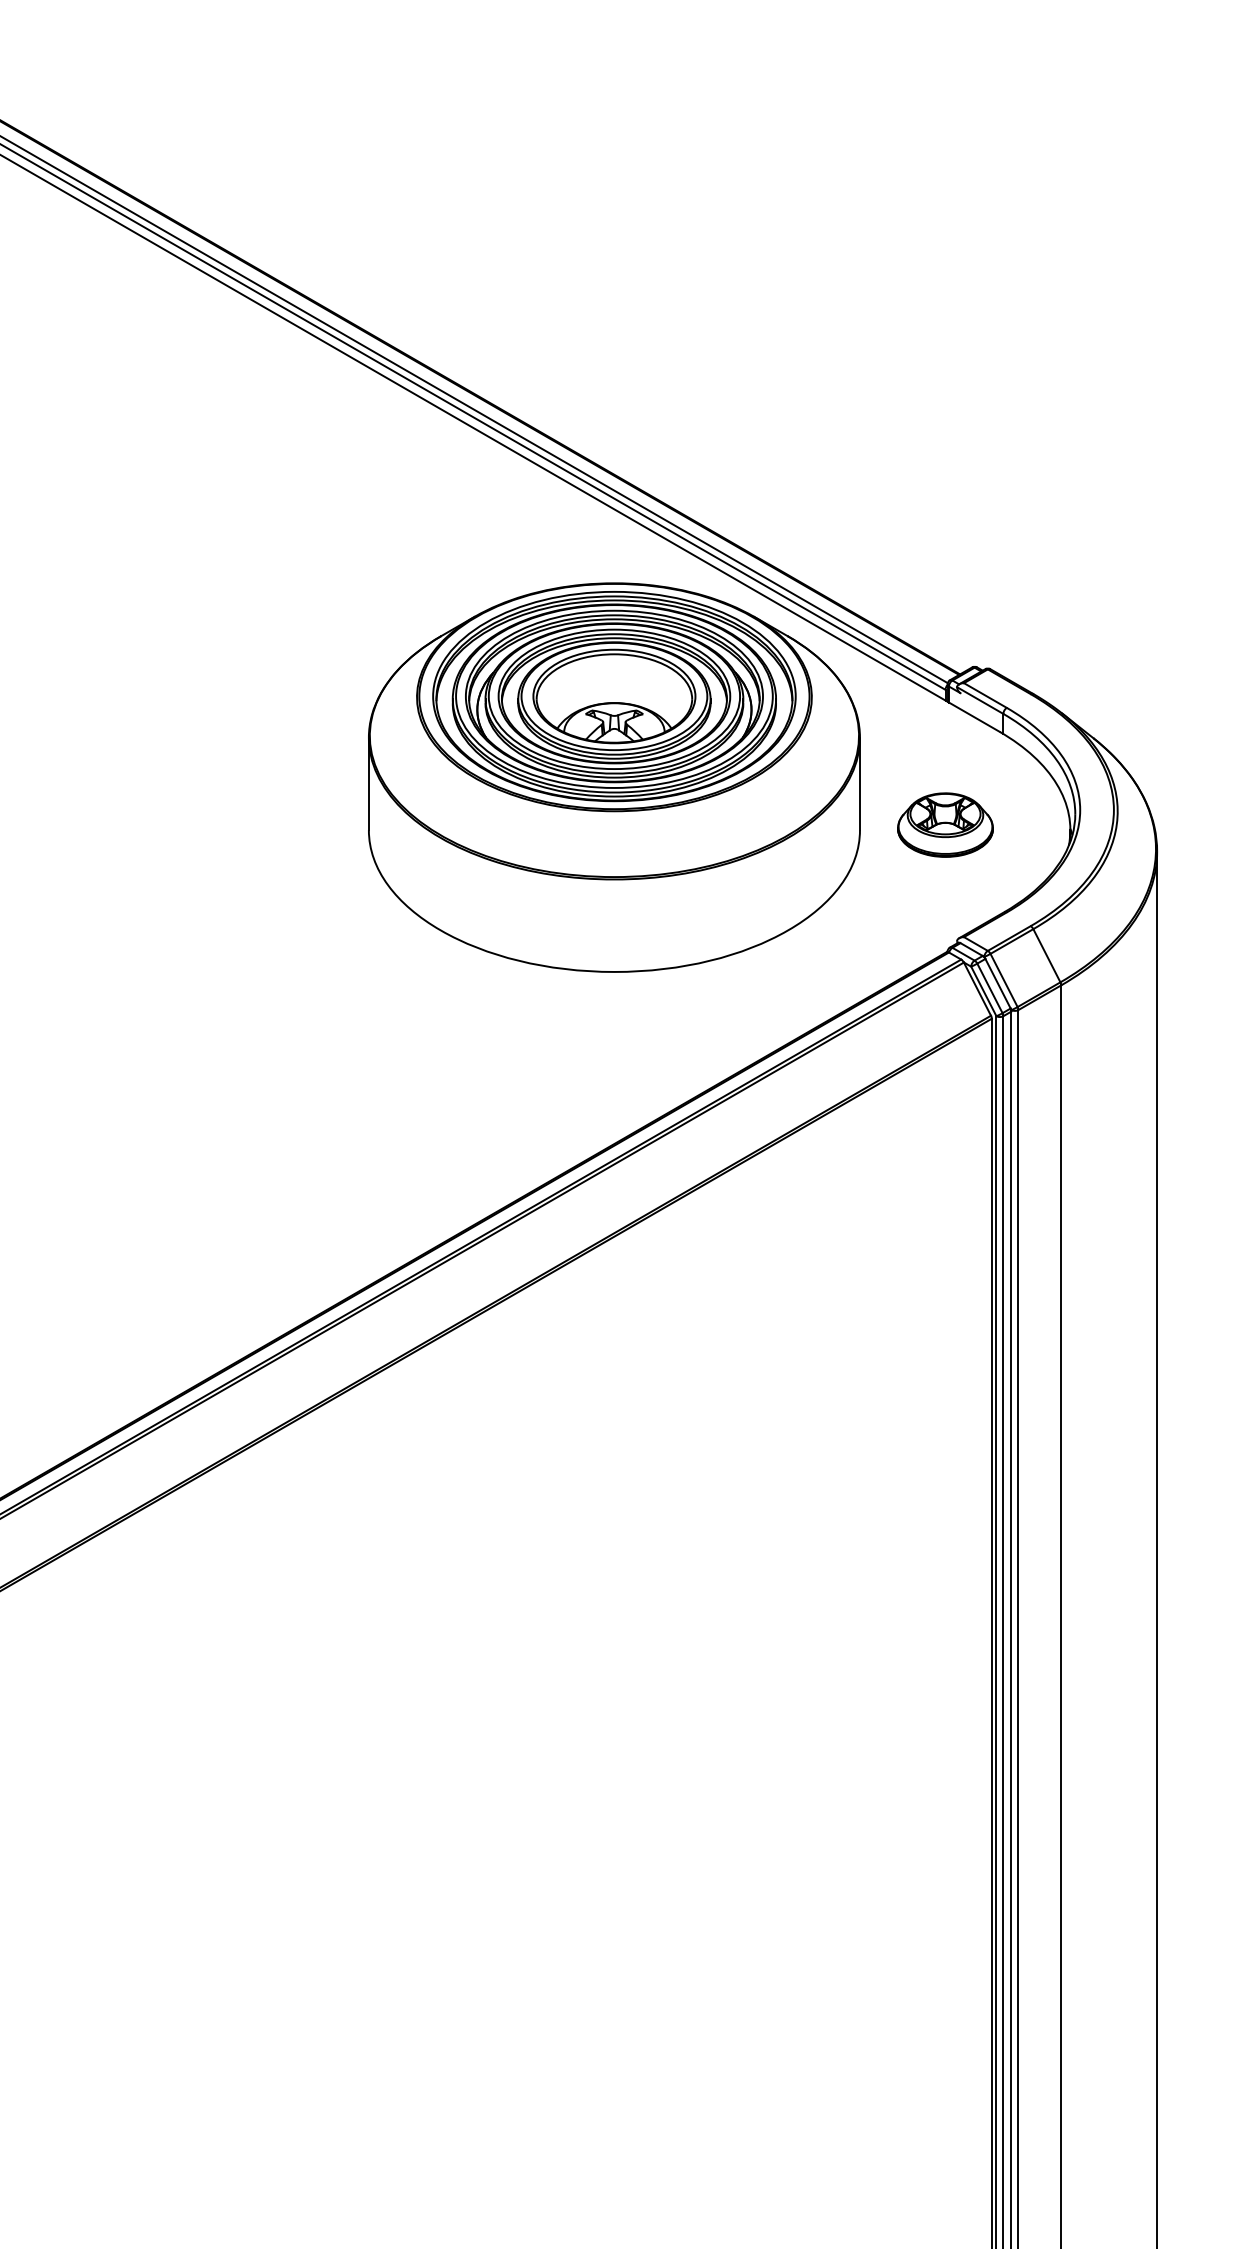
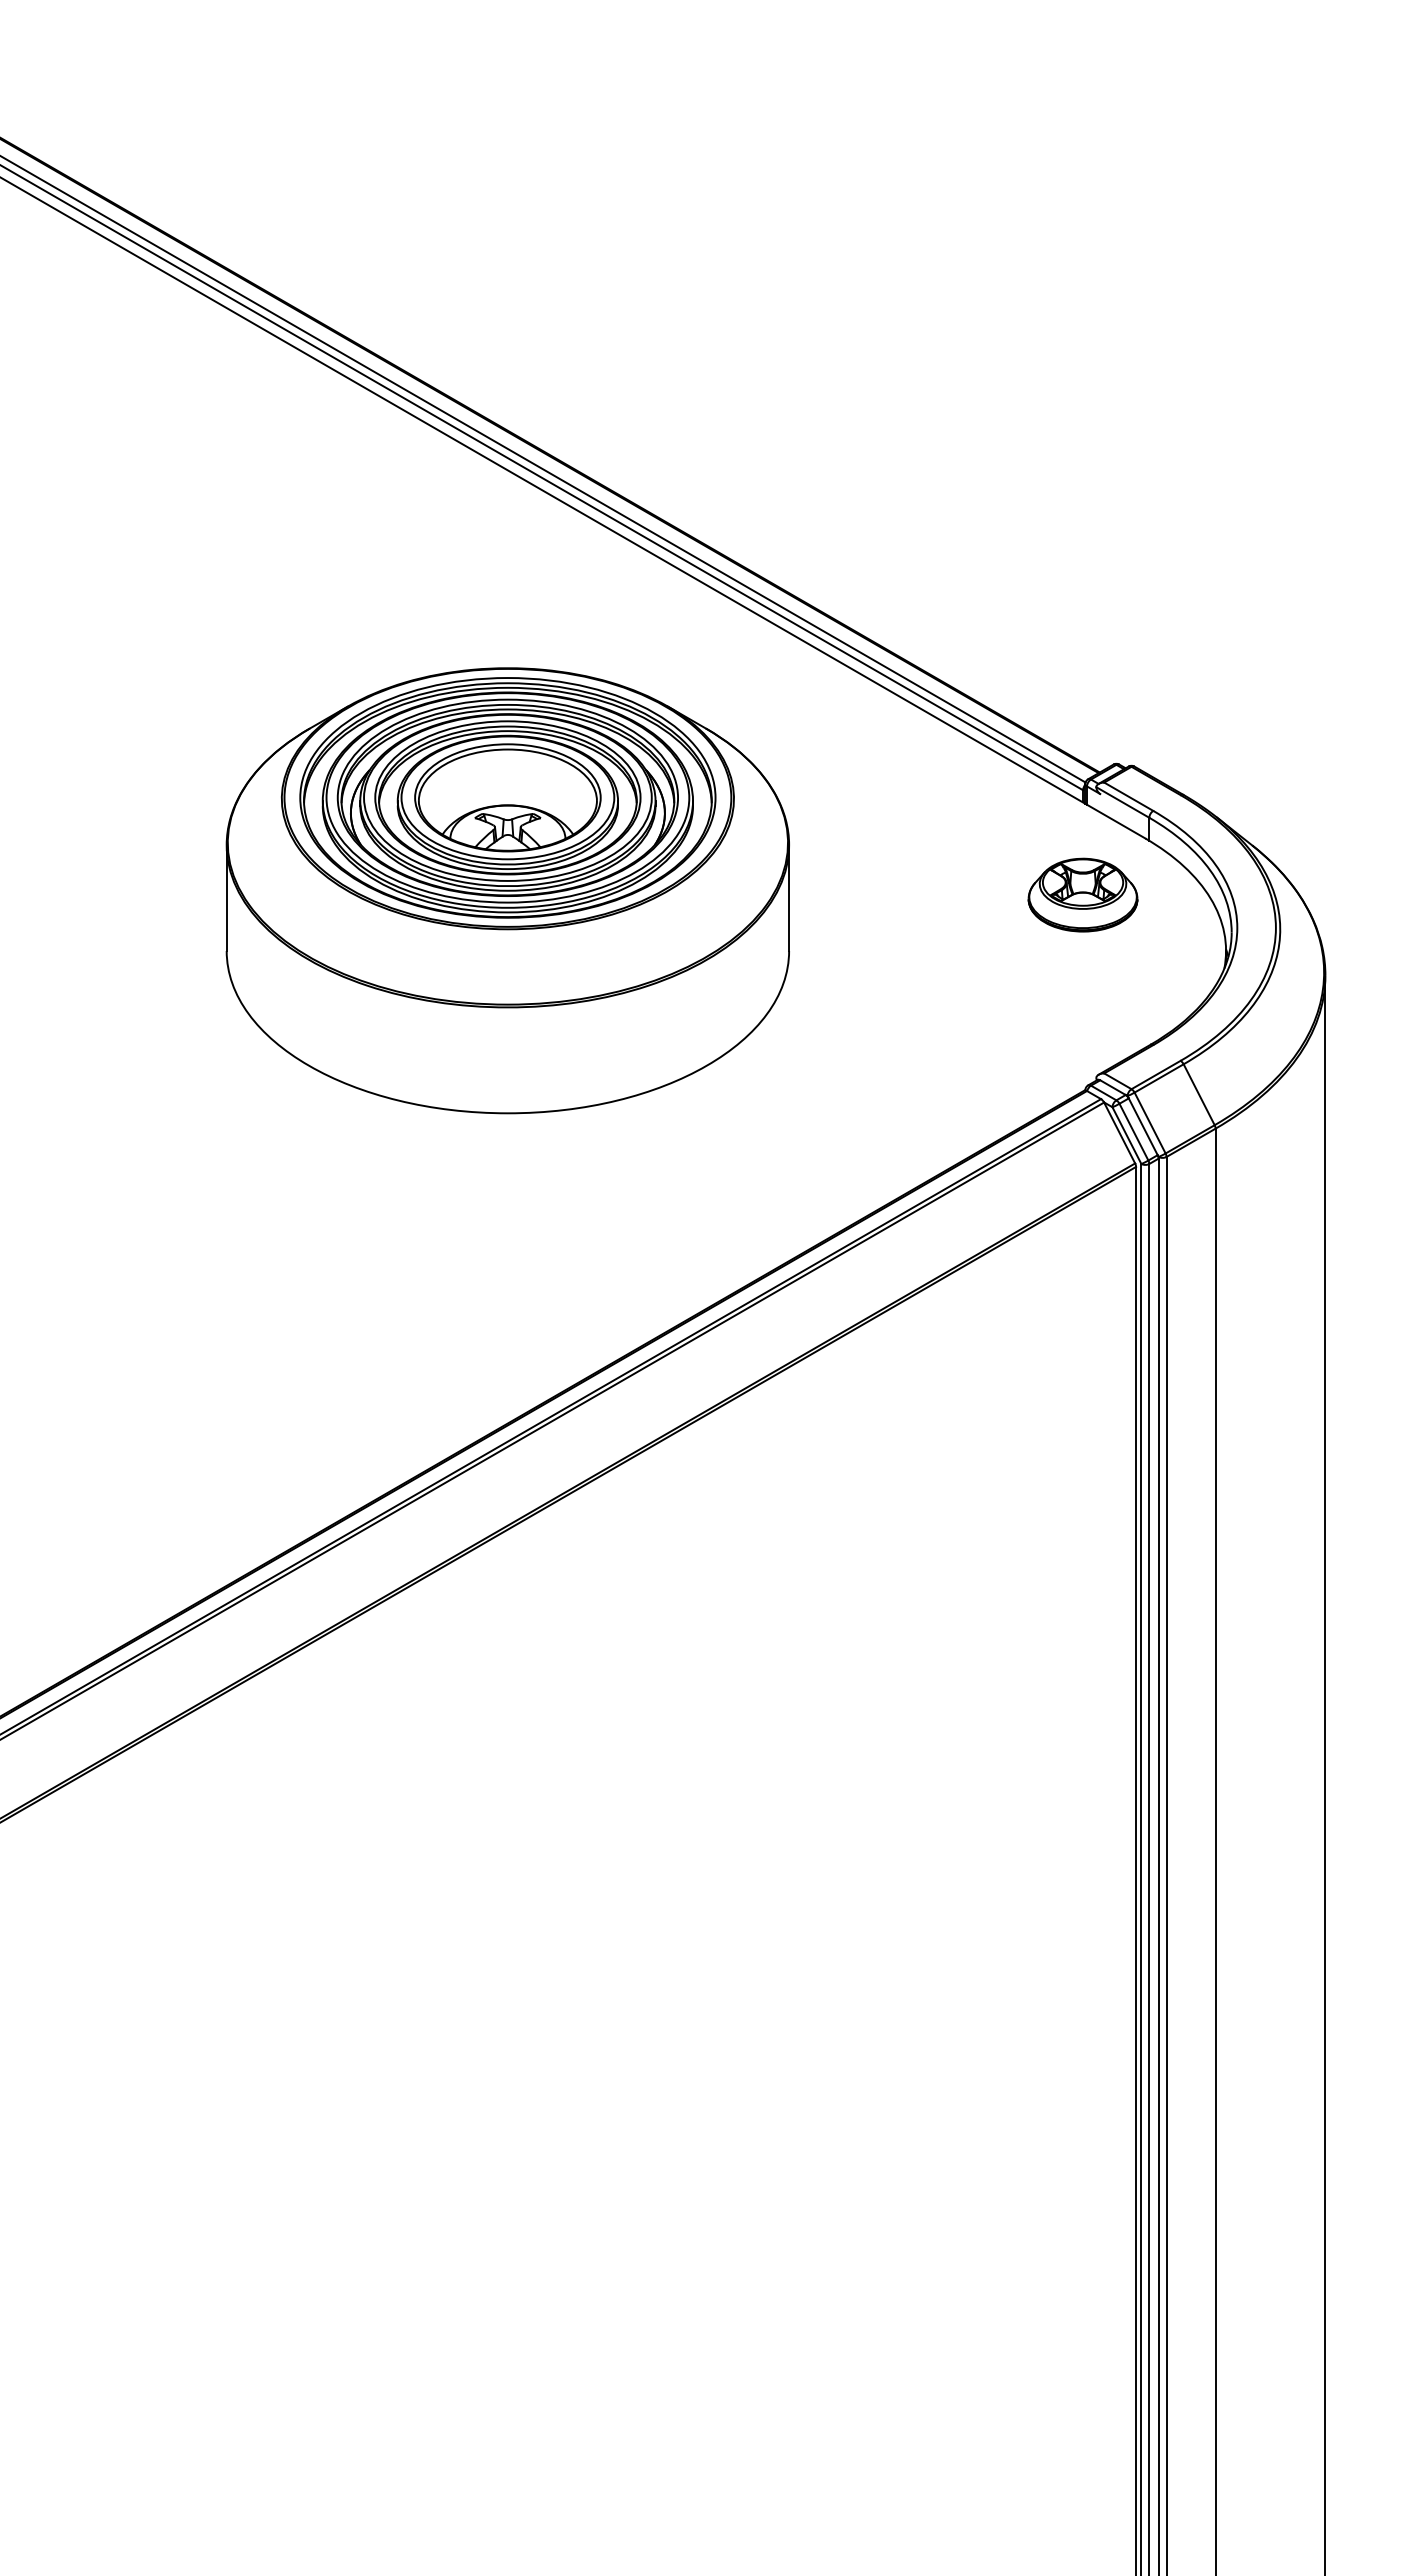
part: (614, 777) -> (507, 890), moved
part: (945, 824) -> (1082, 894), moved

